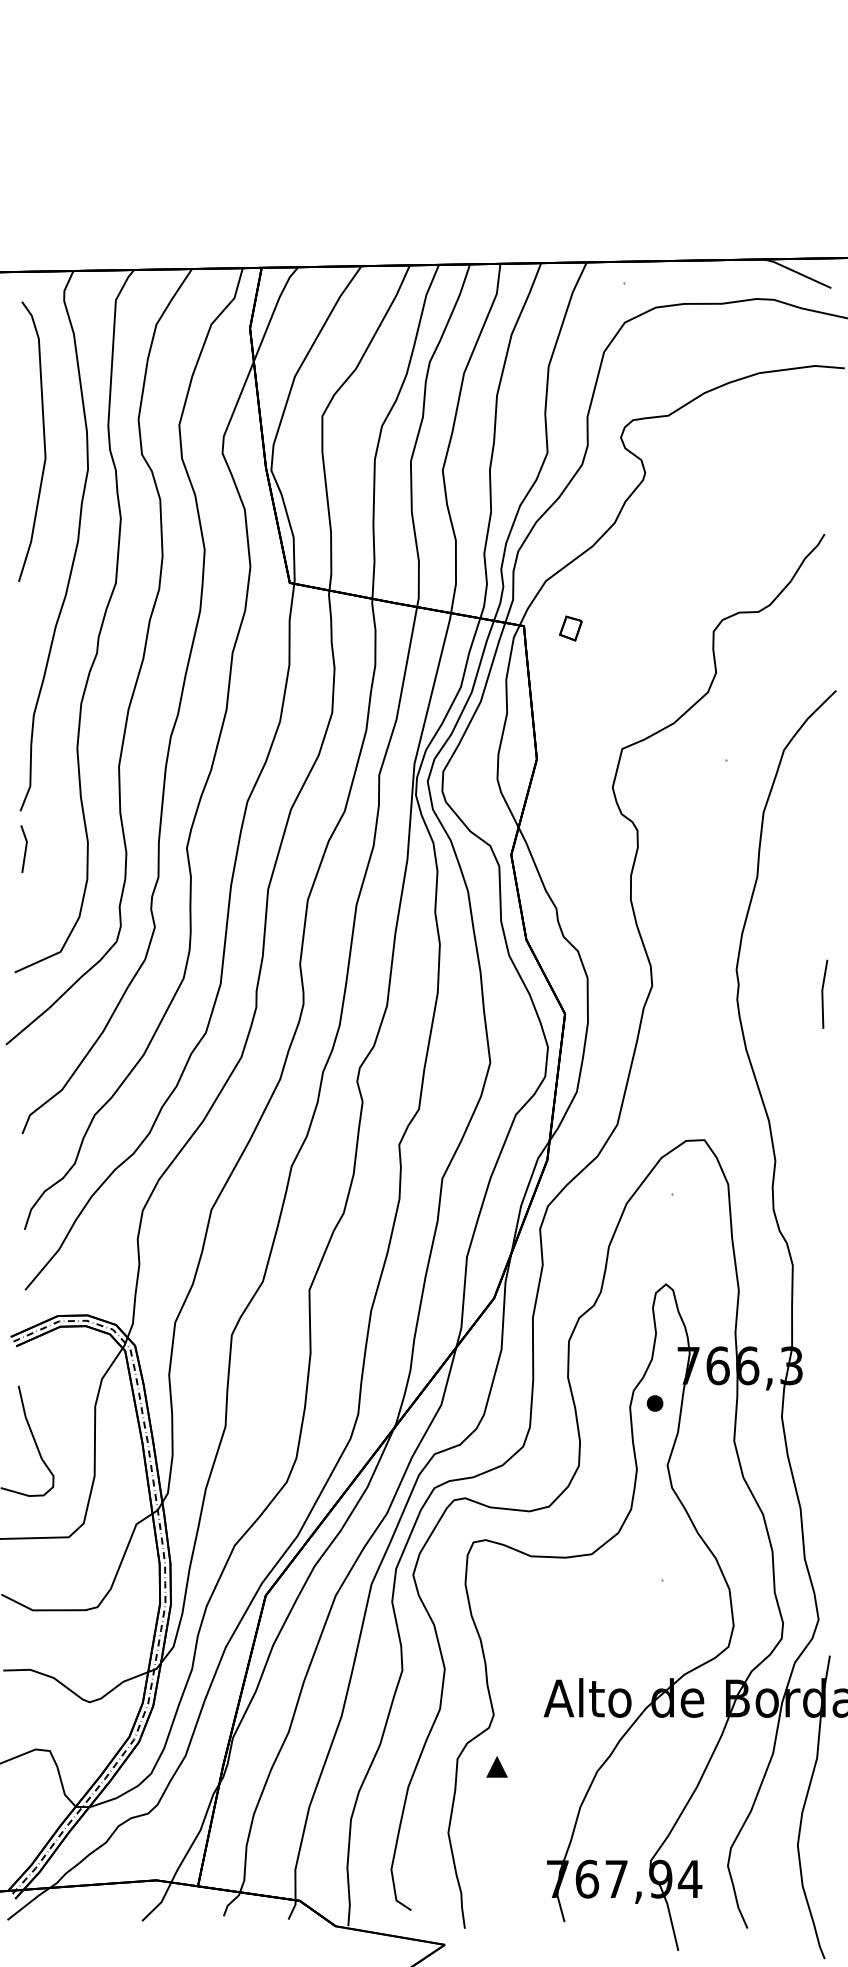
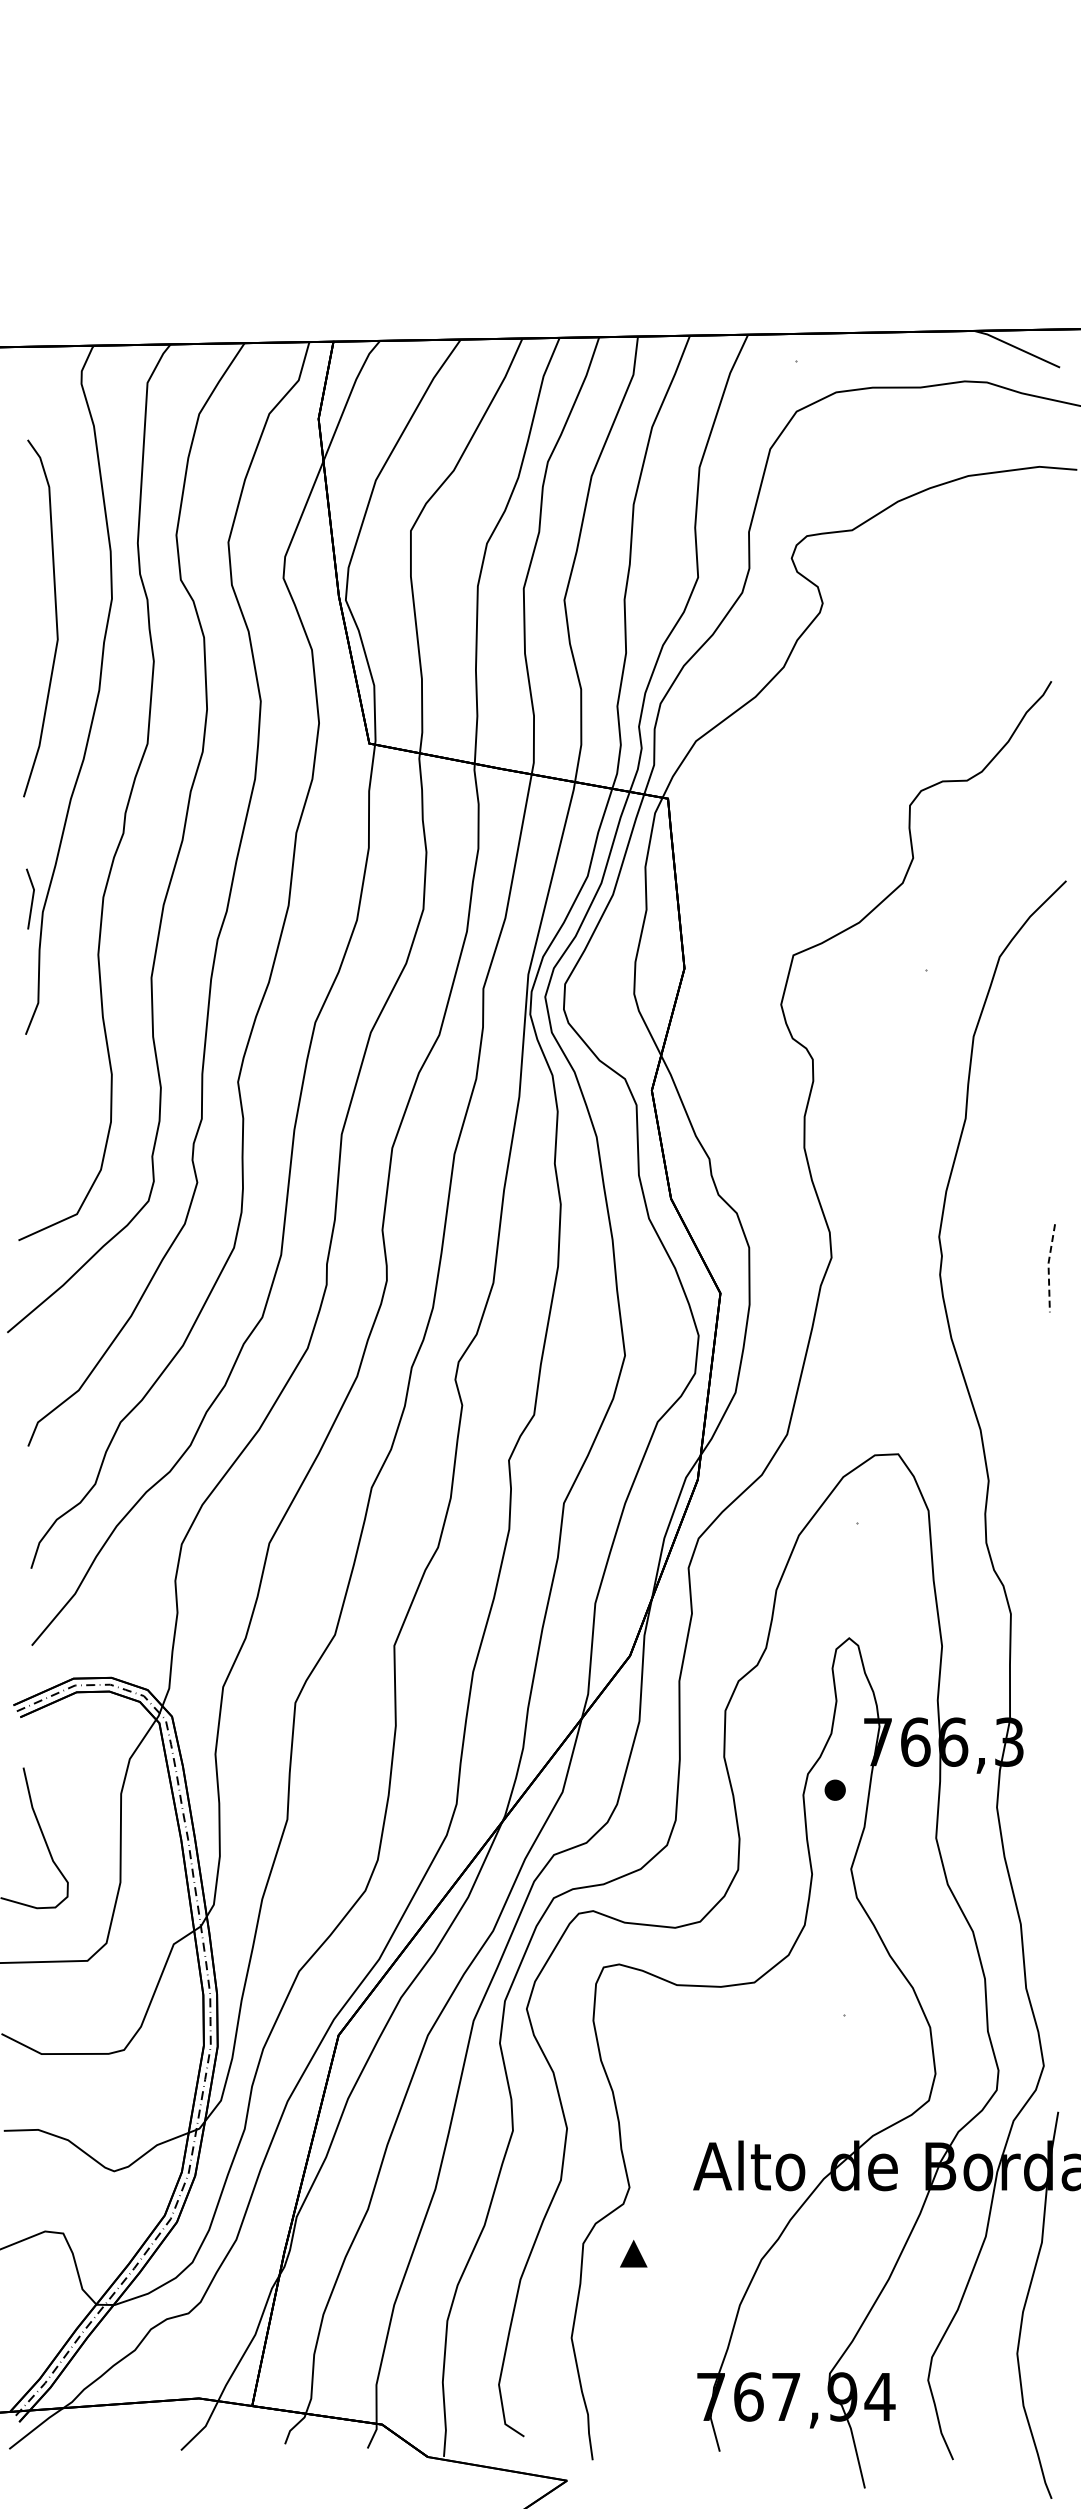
curve: (43, 441) -> (55, 618), moved
part: (570, 628) -> (727, 801), removed
line: (24, 848) -> (31, 898), moved
line: (822, 994) -> (1048, 1268), solid -> dashed

